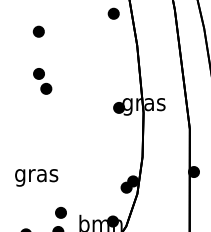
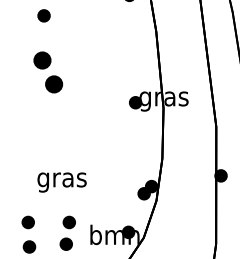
part: (42, 81) -> (48, 72), size x1.4
text: (36, 177) -> (61, 182), moved
part: (24, 212) -> (27, 222), added

